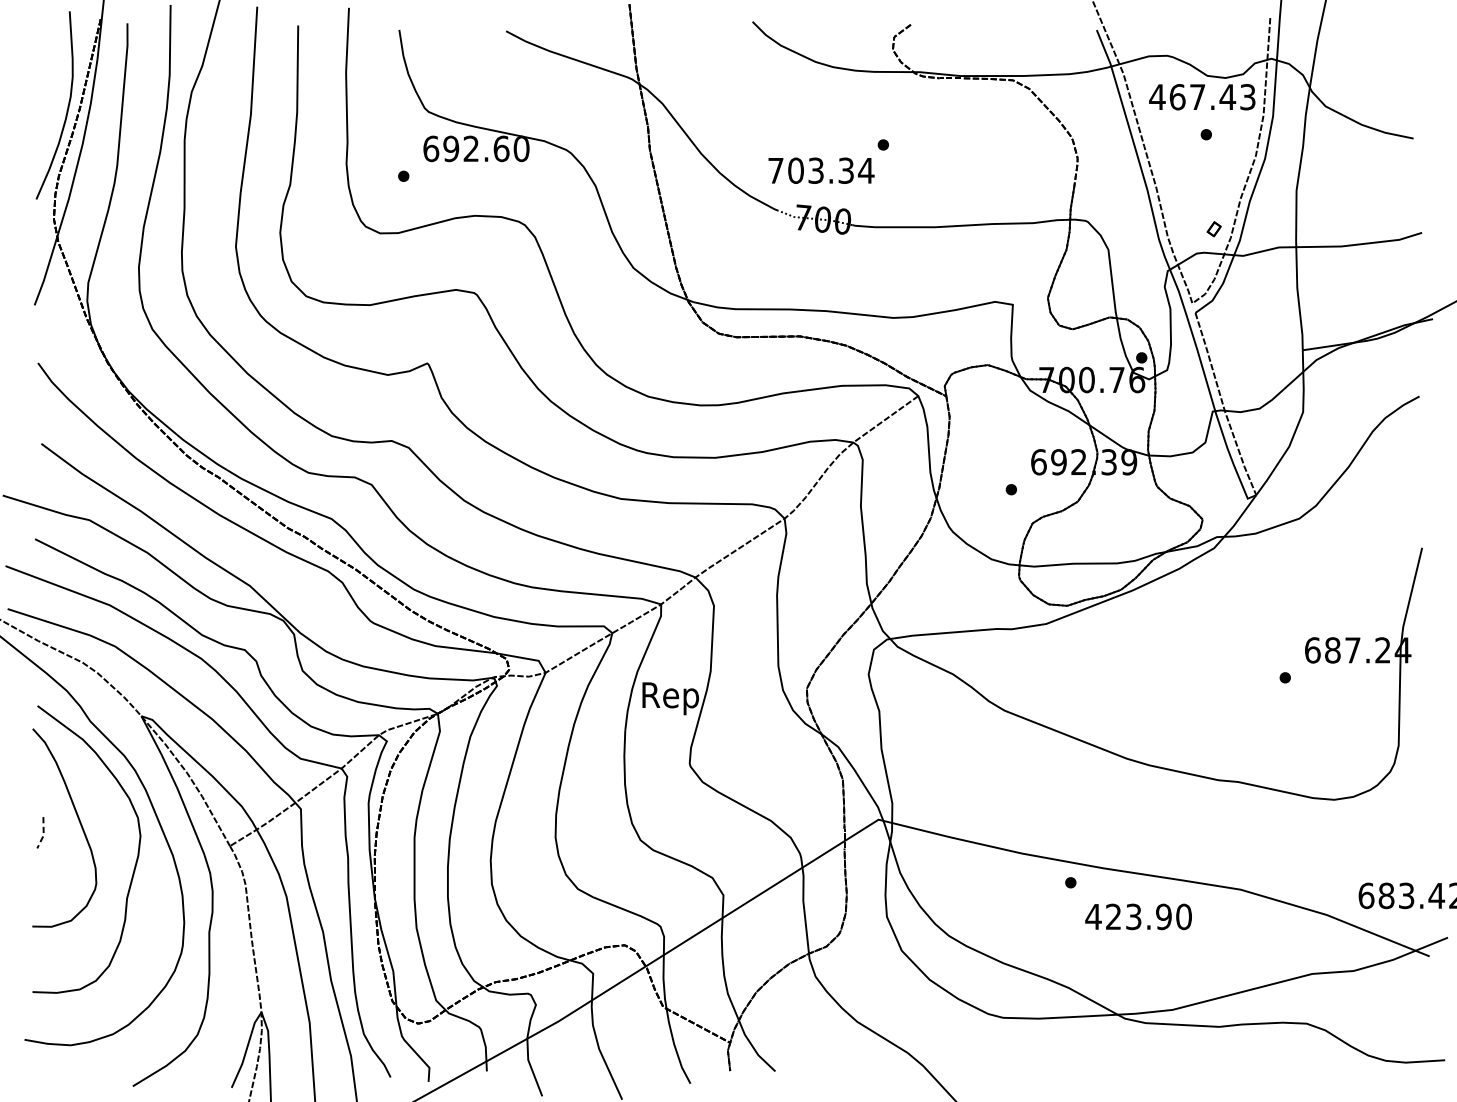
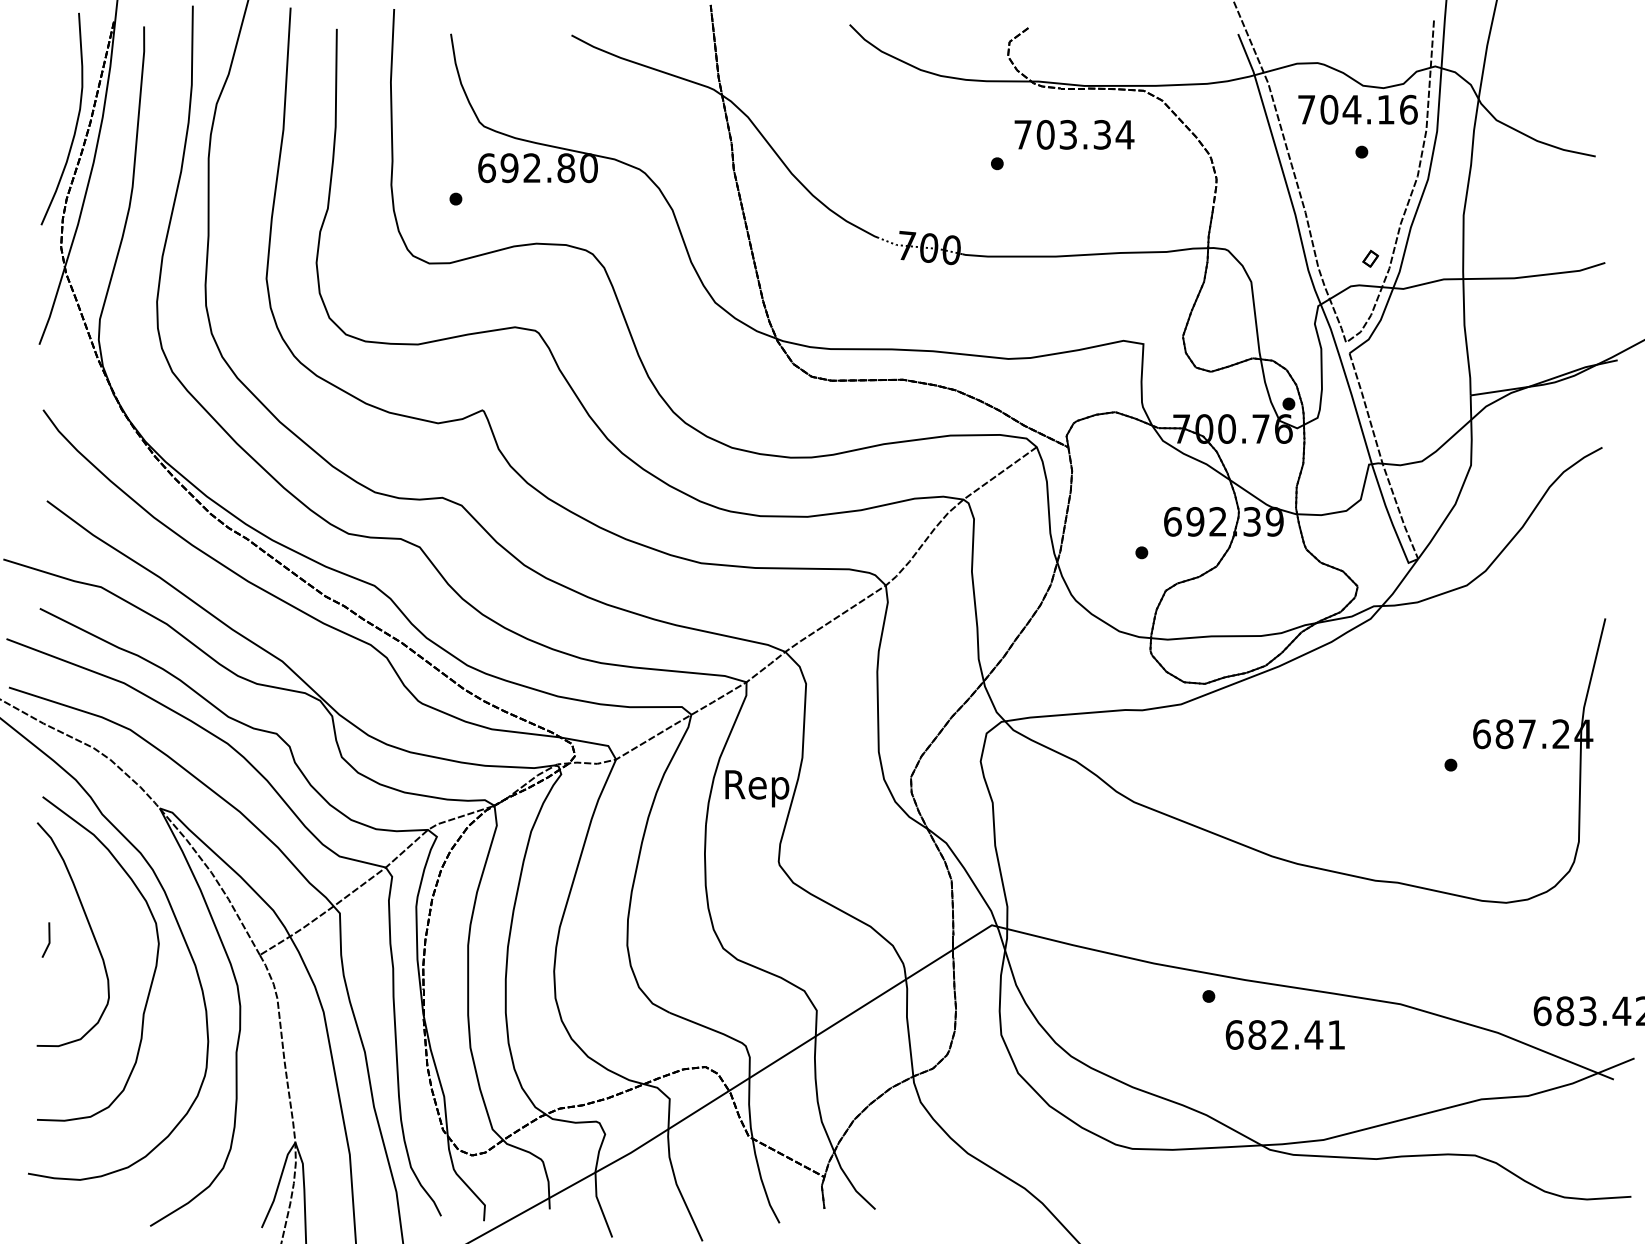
text: (1202, 96) -> (1357, 109), 467.43 -> 704.16
text: (501, 148) -> (566, 167), 692.60 -> 692.80
text: (821, 170) -> (1074, 134), moved
line: (43, 834) -> (49, 942), dashed -> solid
text: (1138, 916) -> (1285, 1034), 423.90 -> 682.41

